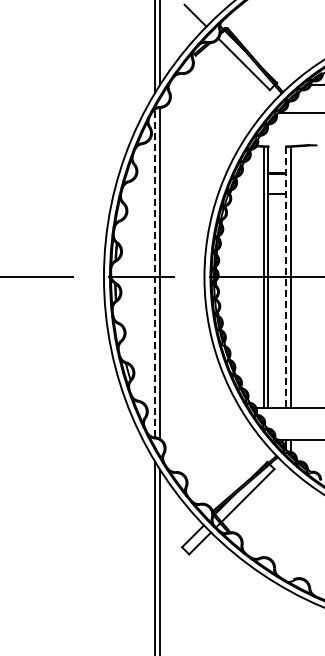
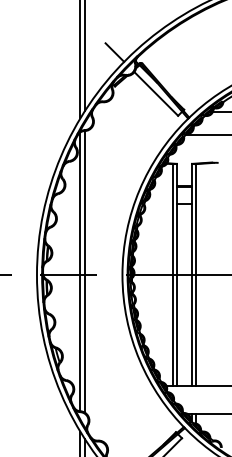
line: (155, 272) -> (80, 270), dashed -> solid
line: (286, 277) -> (192, 275), dashed -> solid

